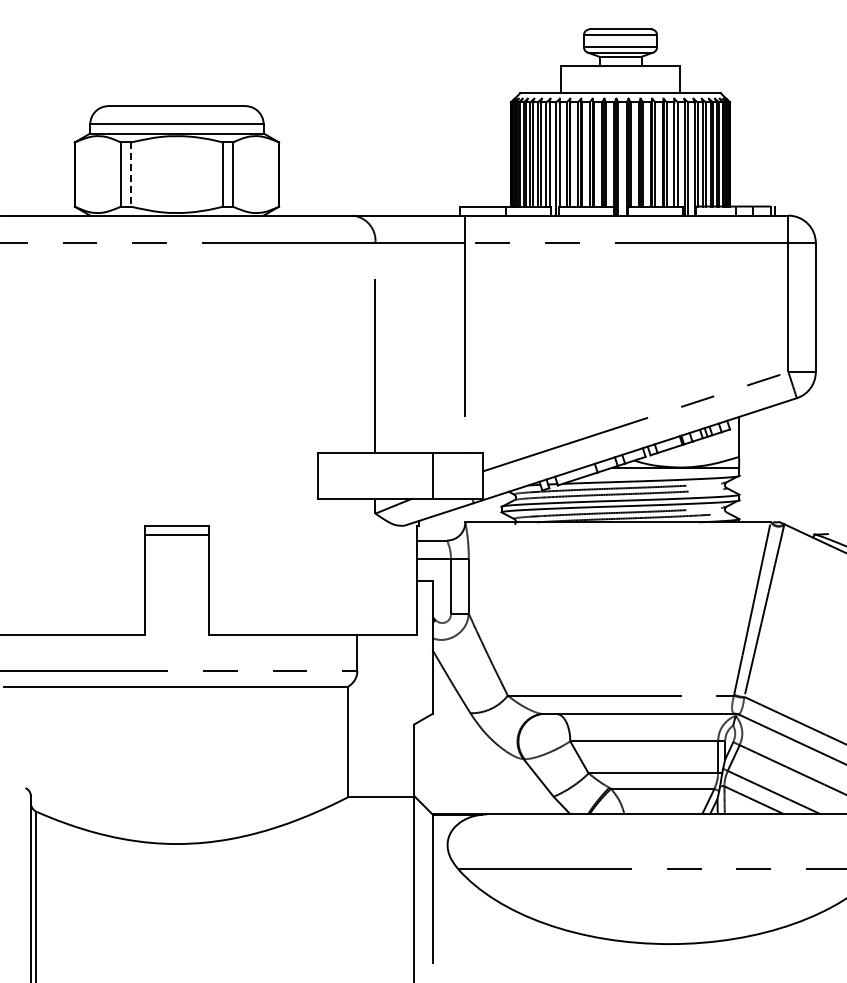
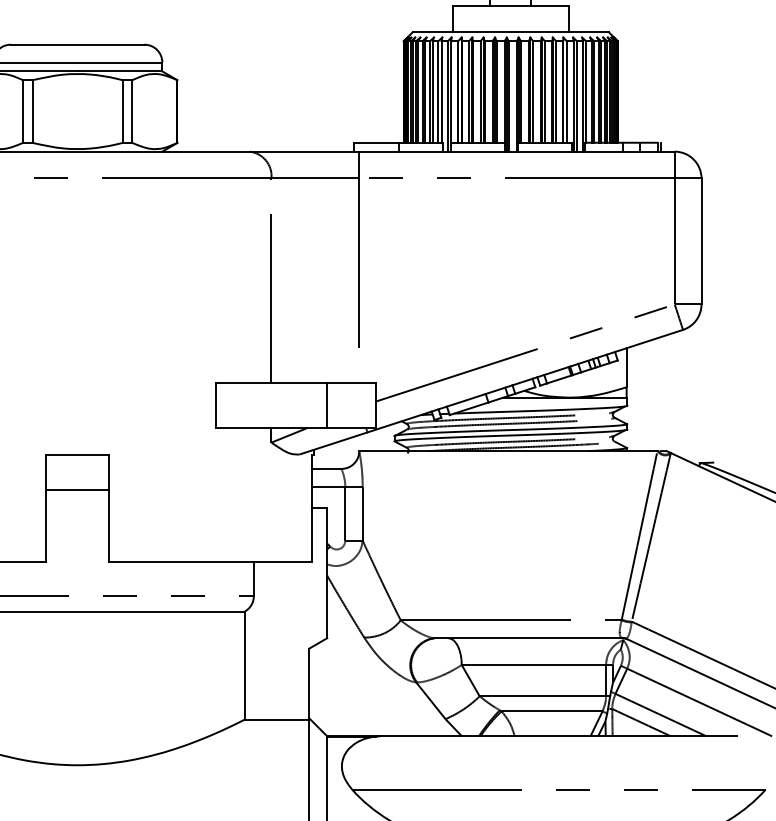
line: (130, 175) -> (32, 112), dashed -> solid
line: (176, 535) -> (77, 490), moved

